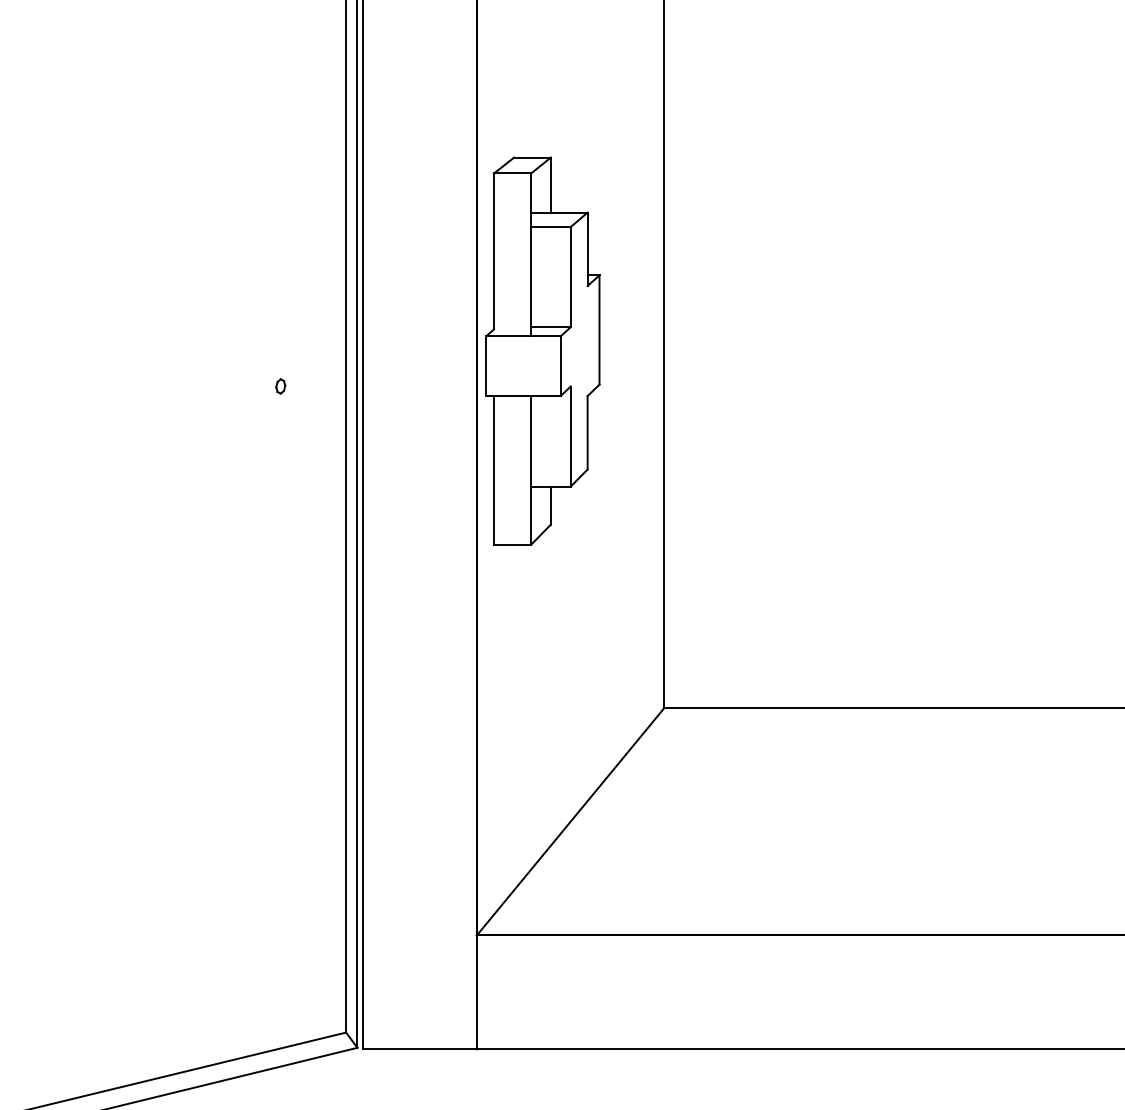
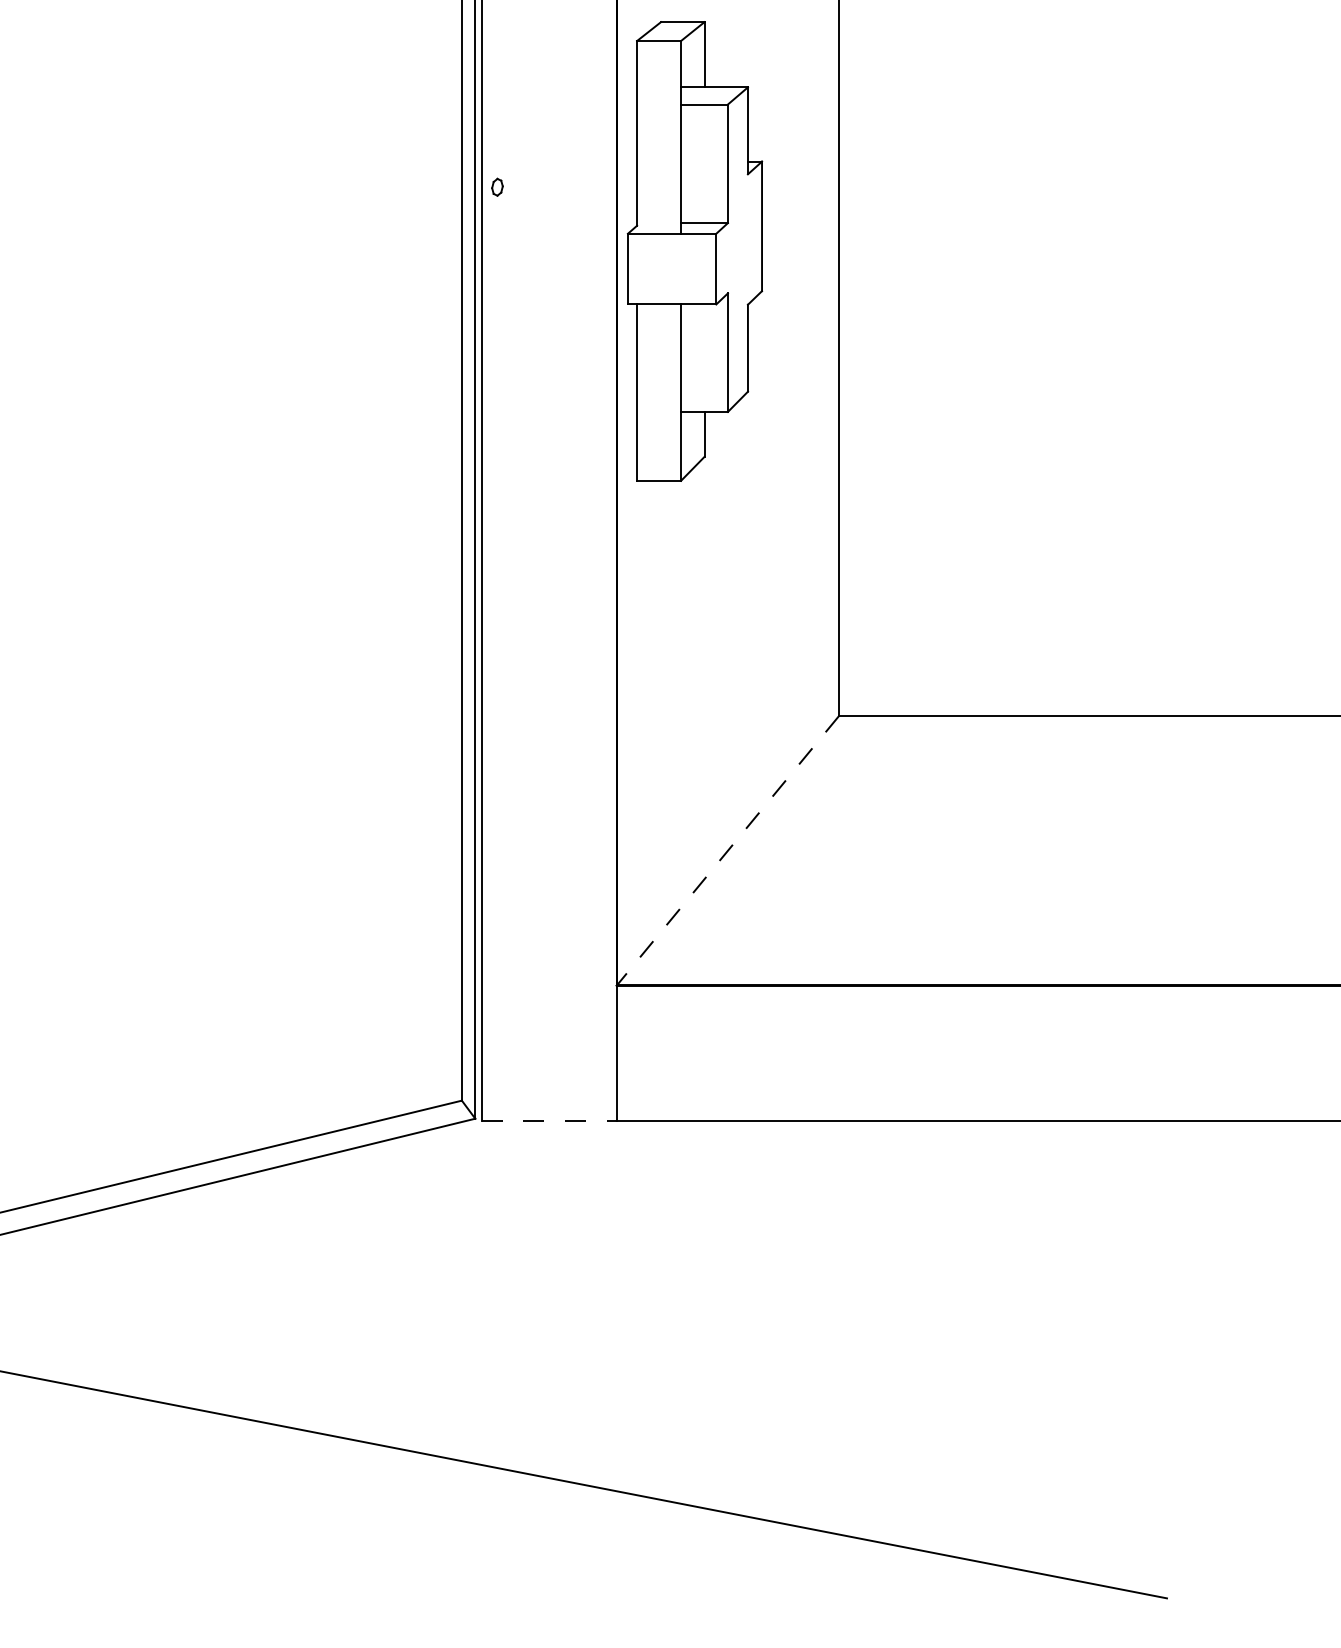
part: (542, 351) -> (694, 251), moved
part: (280, 385) -> (497, 186), moved
line: (571, 821) -> (728, 850), solid -> dashed
line: (420, 1049) -> (549, 1120), solid -> dashed

